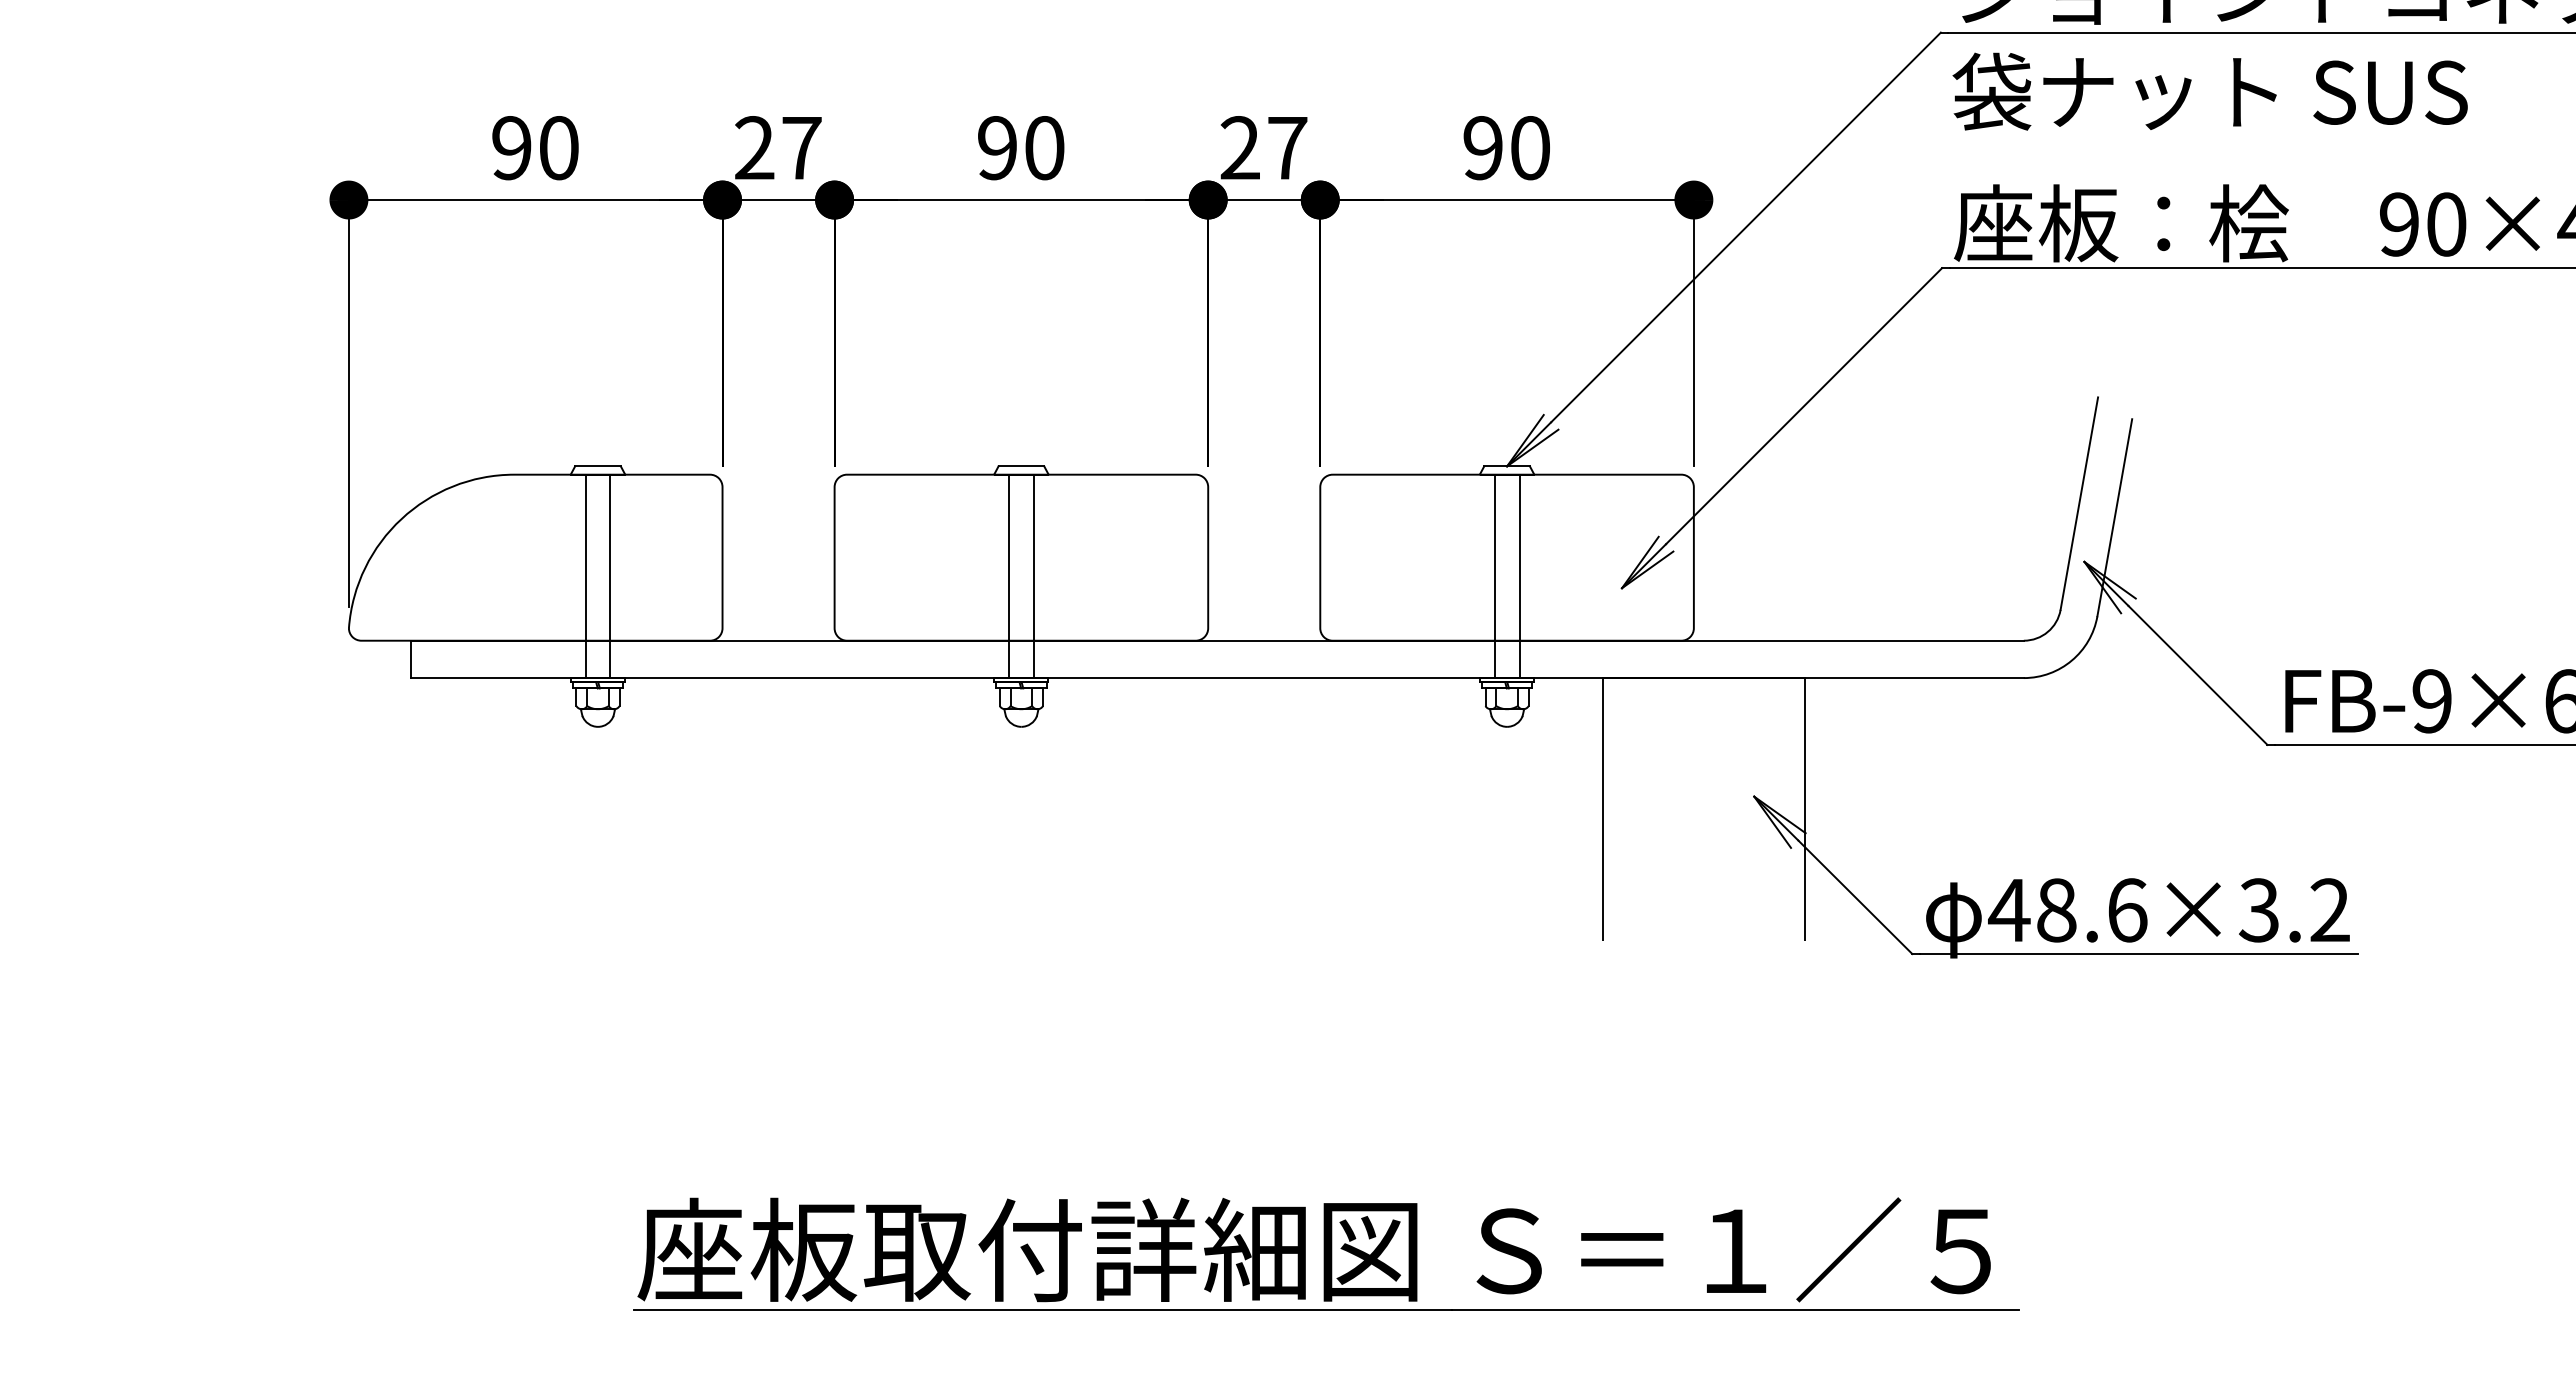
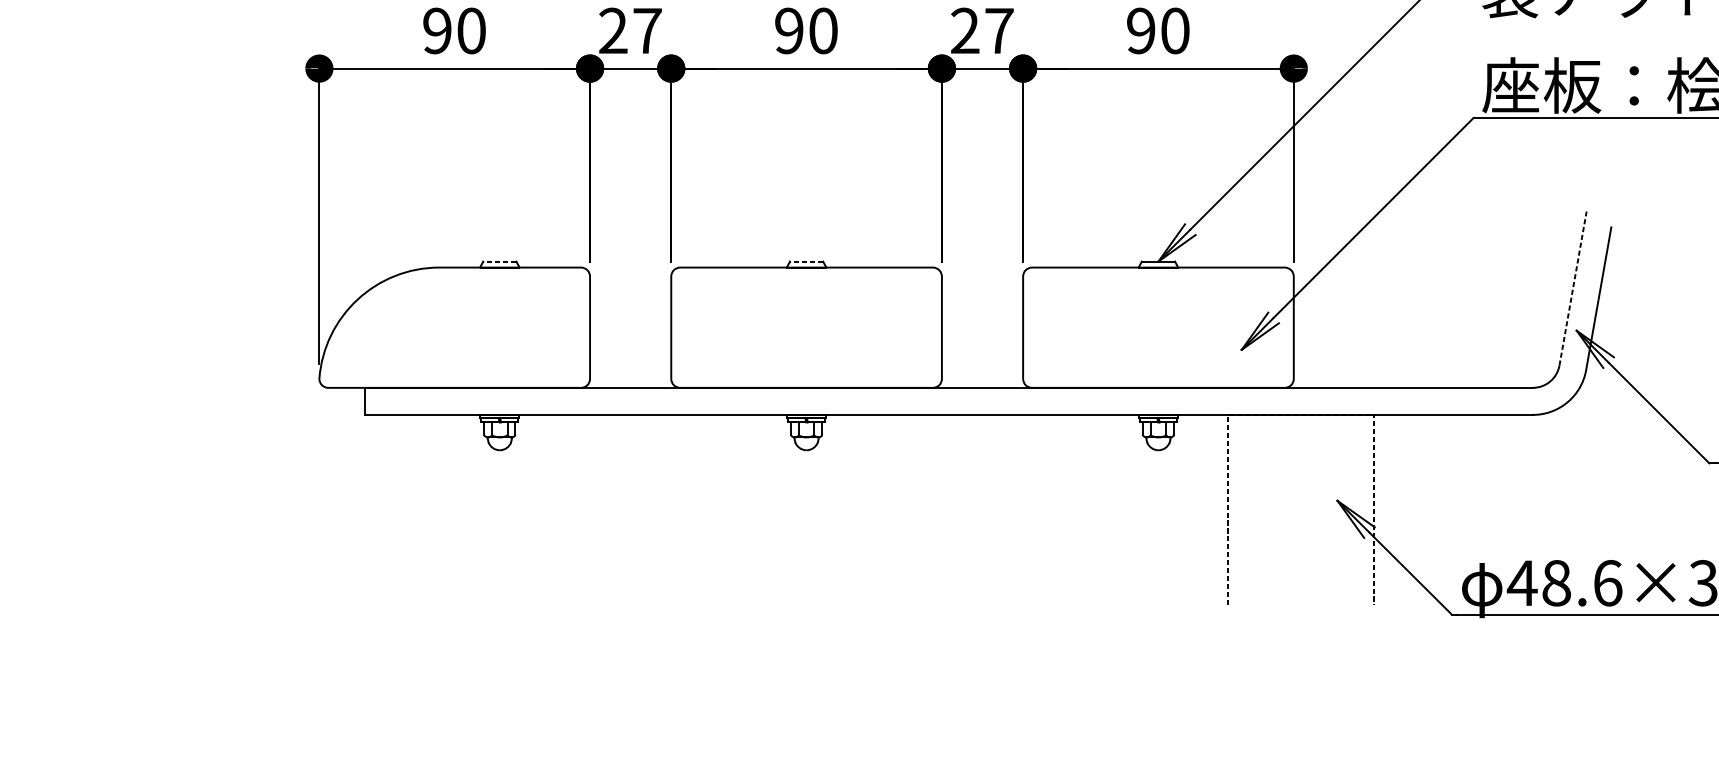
line: (598, 466) -> (500, 261), solid -> dashed
line: (1021, 466) -> (806, 261), solid -> dashed
line: (2079, 503) -> (1573, 288), solid -> dashed
line: (585, 576) -> (490, 341), removed
line: (610, 576) -> (508, 341), removed
line: (1008, 576) -> (797, 341), removed
line: (1033, 576) -> (815, 341), removed
line: (1494, 576) -> (1149, 341), removed
line: (1519, 576) -> (1167, 341), removed
line: (1704, 678) -> (1301, 415), solid -> dashed

